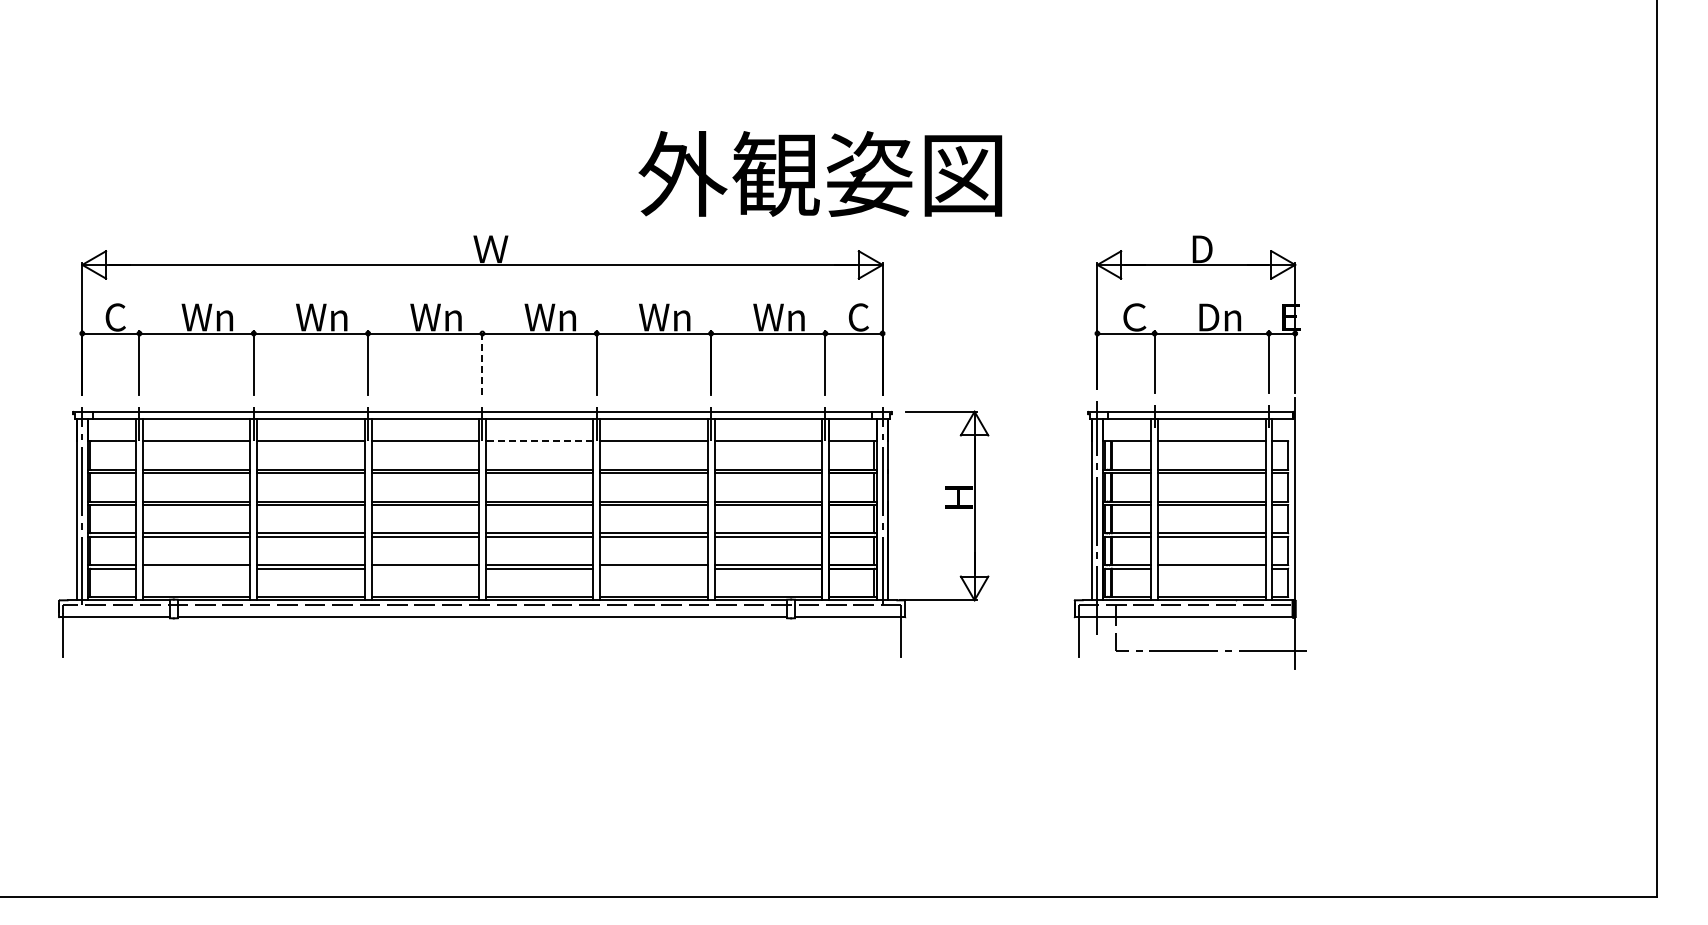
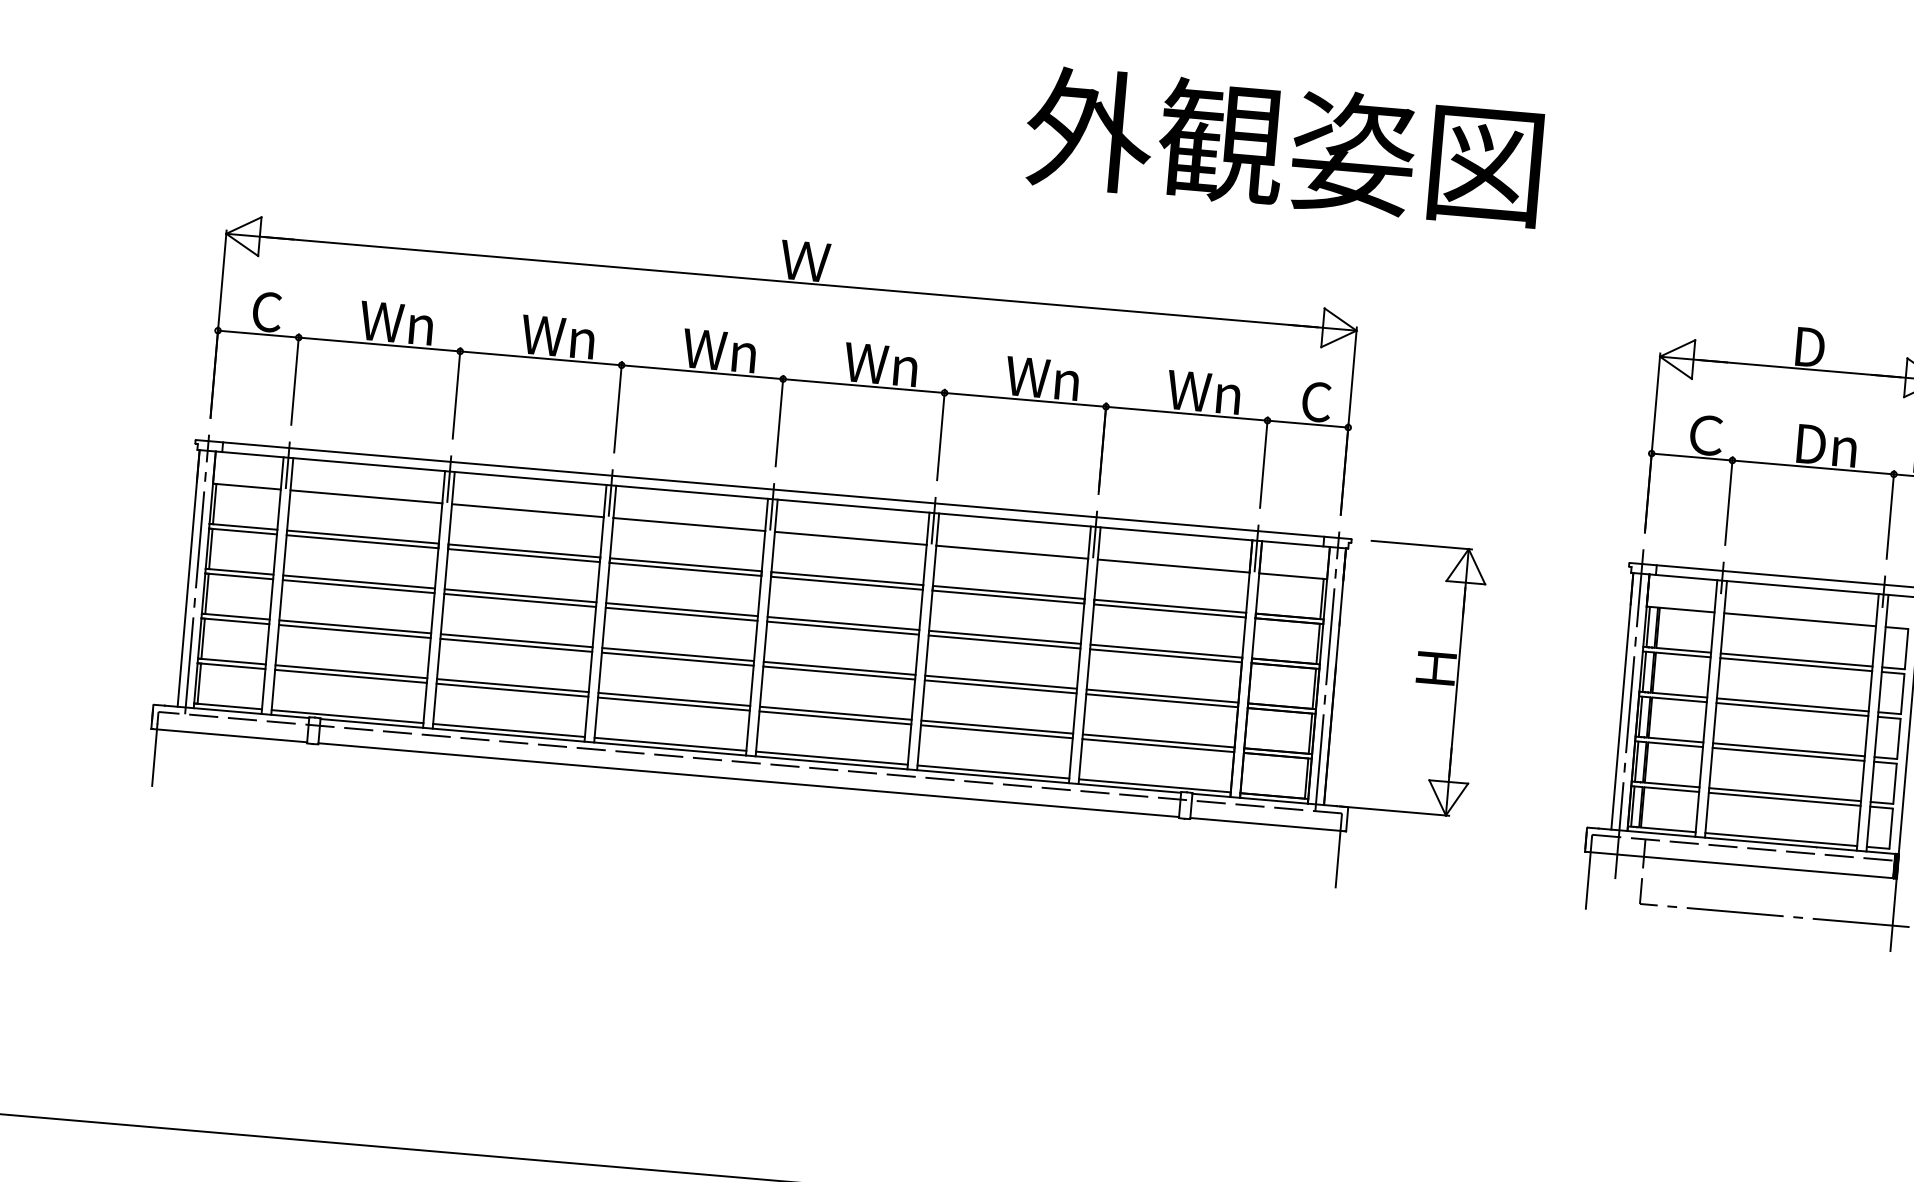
text: (820, 173) -> (1284, 146), moved
line: (482, 362) -> (779, 420), dashed -> solid
line: (539, 441) -> (850, 538), dashed -> solid
line: (196, 568) -> (350, 676), added
line: (425, 568) -> (674, 704), added
line: (653, 568) -> (996, 731), added
line: (1211, 568) -> (1784, 799), added

